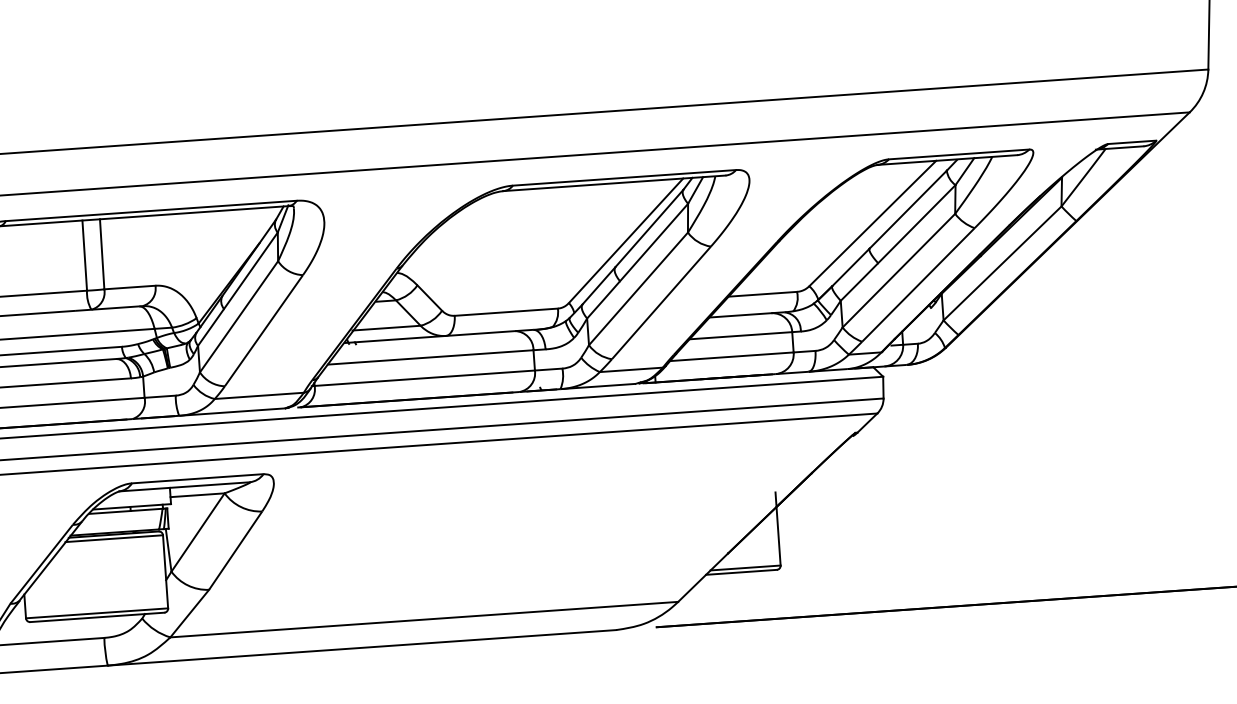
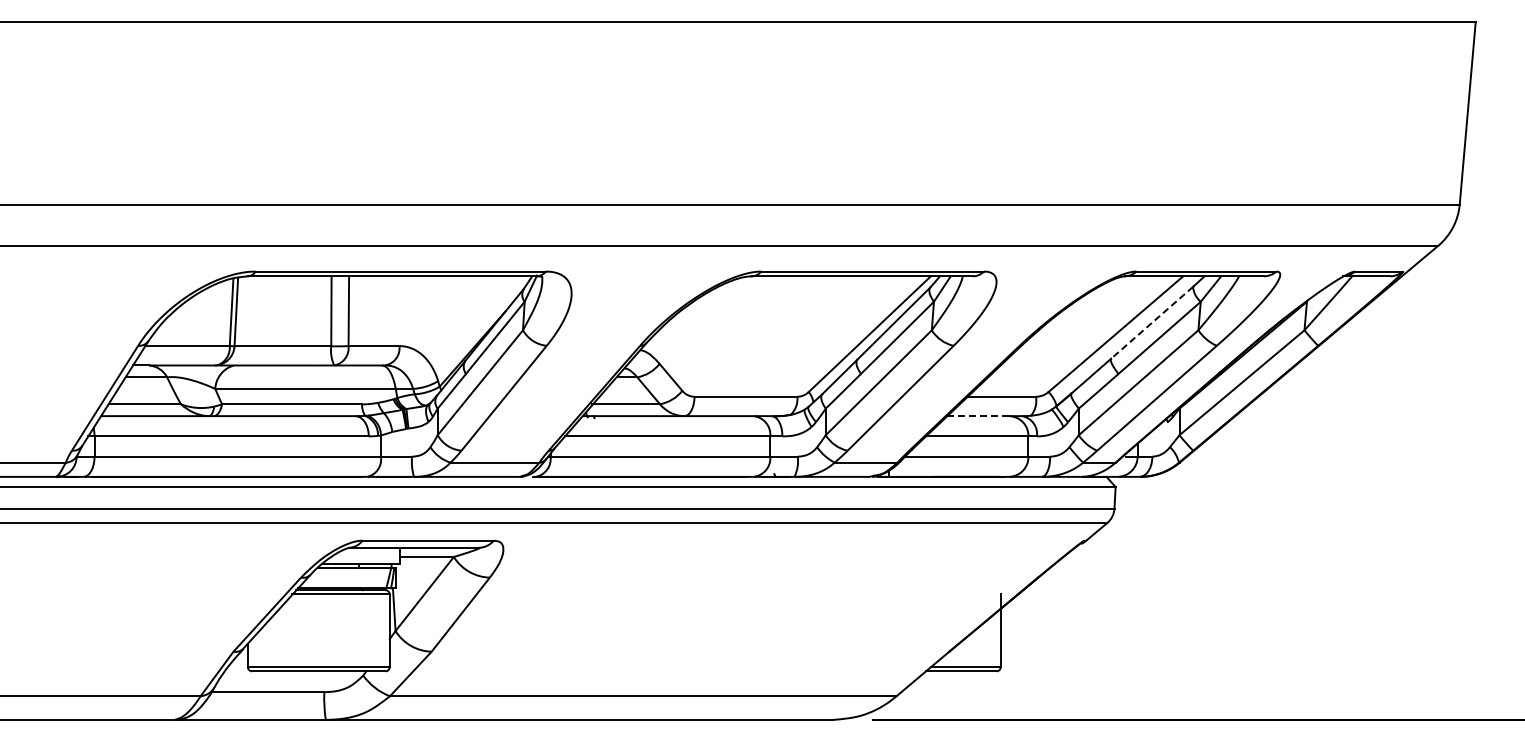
line: (908, 209) -> (1152, 322), solid -> dashed
line: (740, 315) -> (978, 416), solid -> dashed

